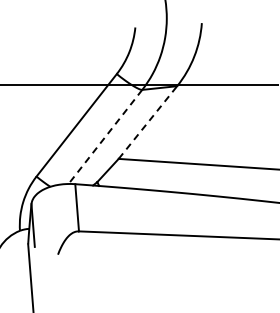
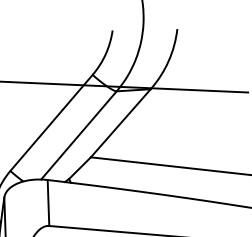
line: (147, 122) -> (120, 123), dashed -> solid
line: (105, 136) -> (79, 135), dashed -> solid

